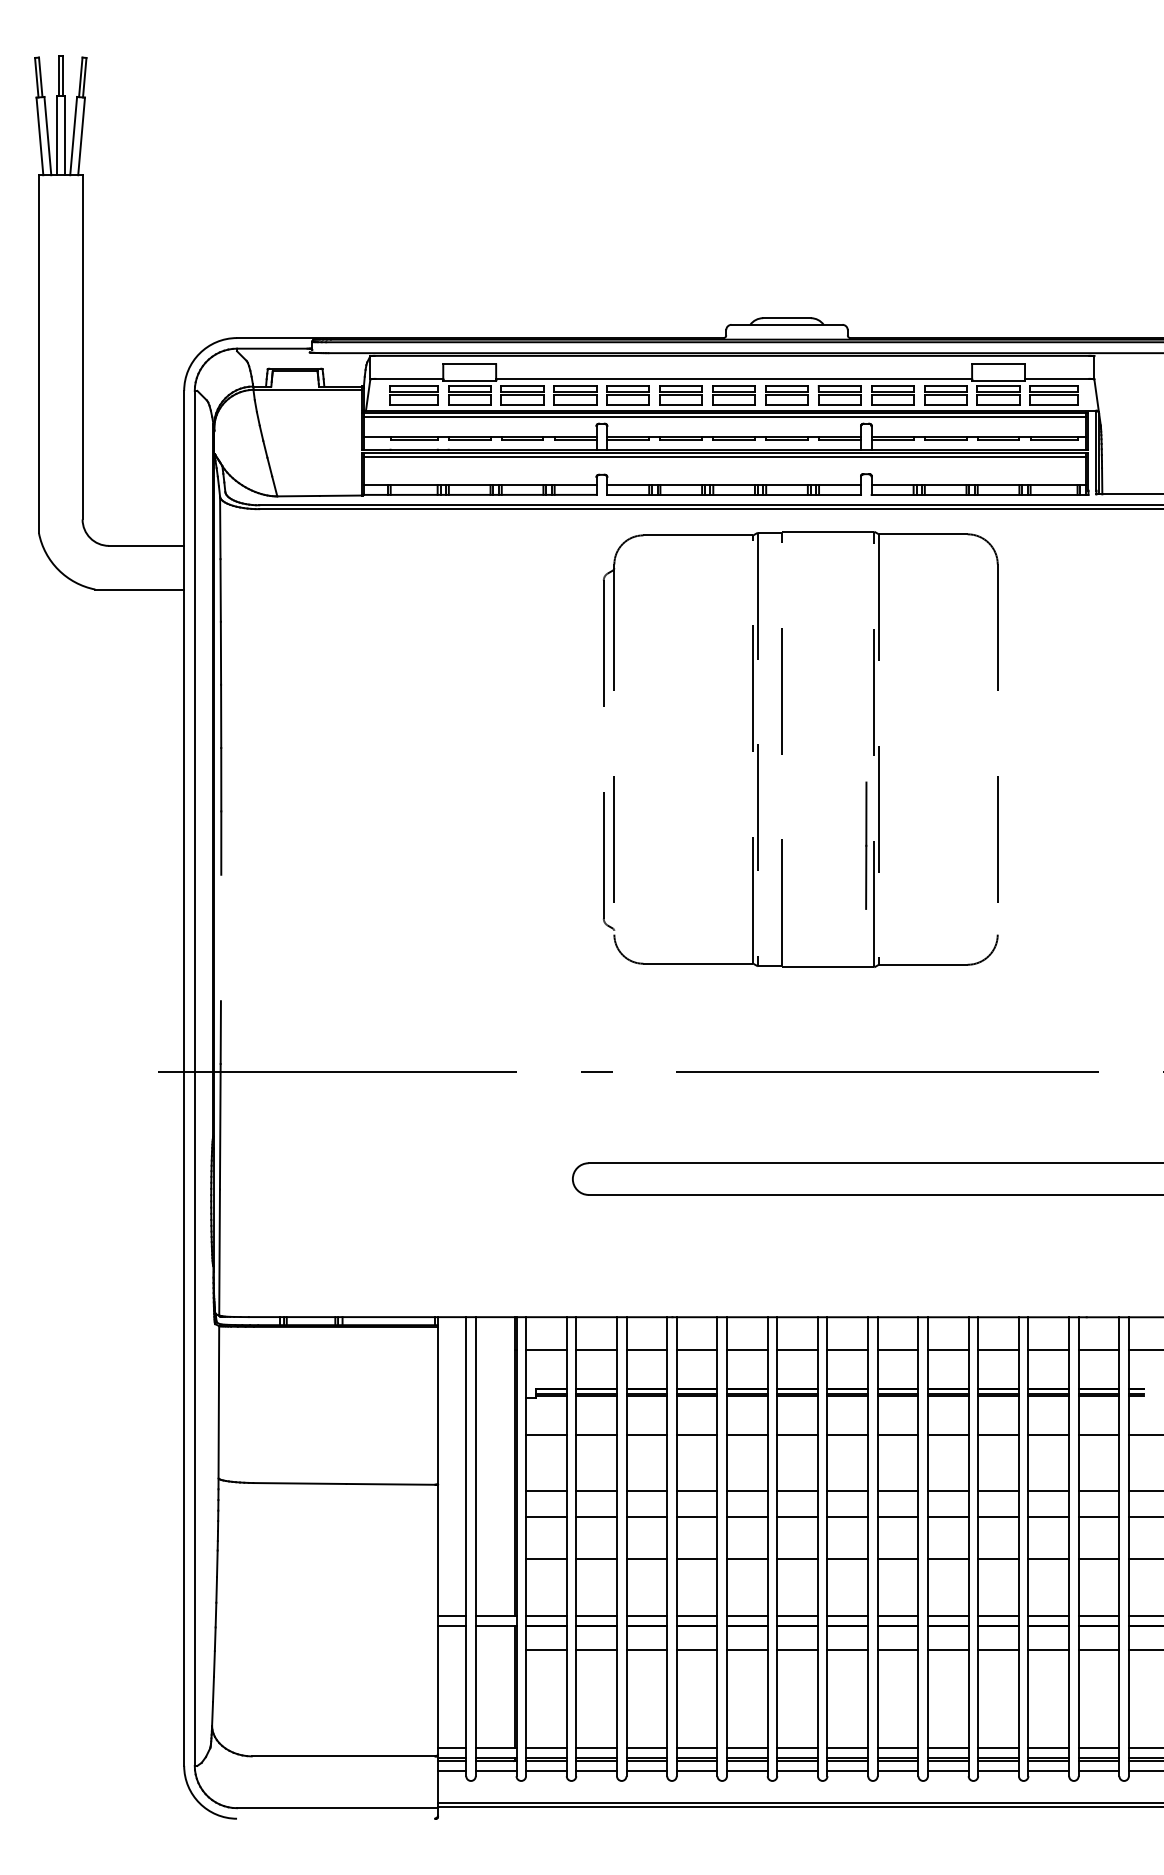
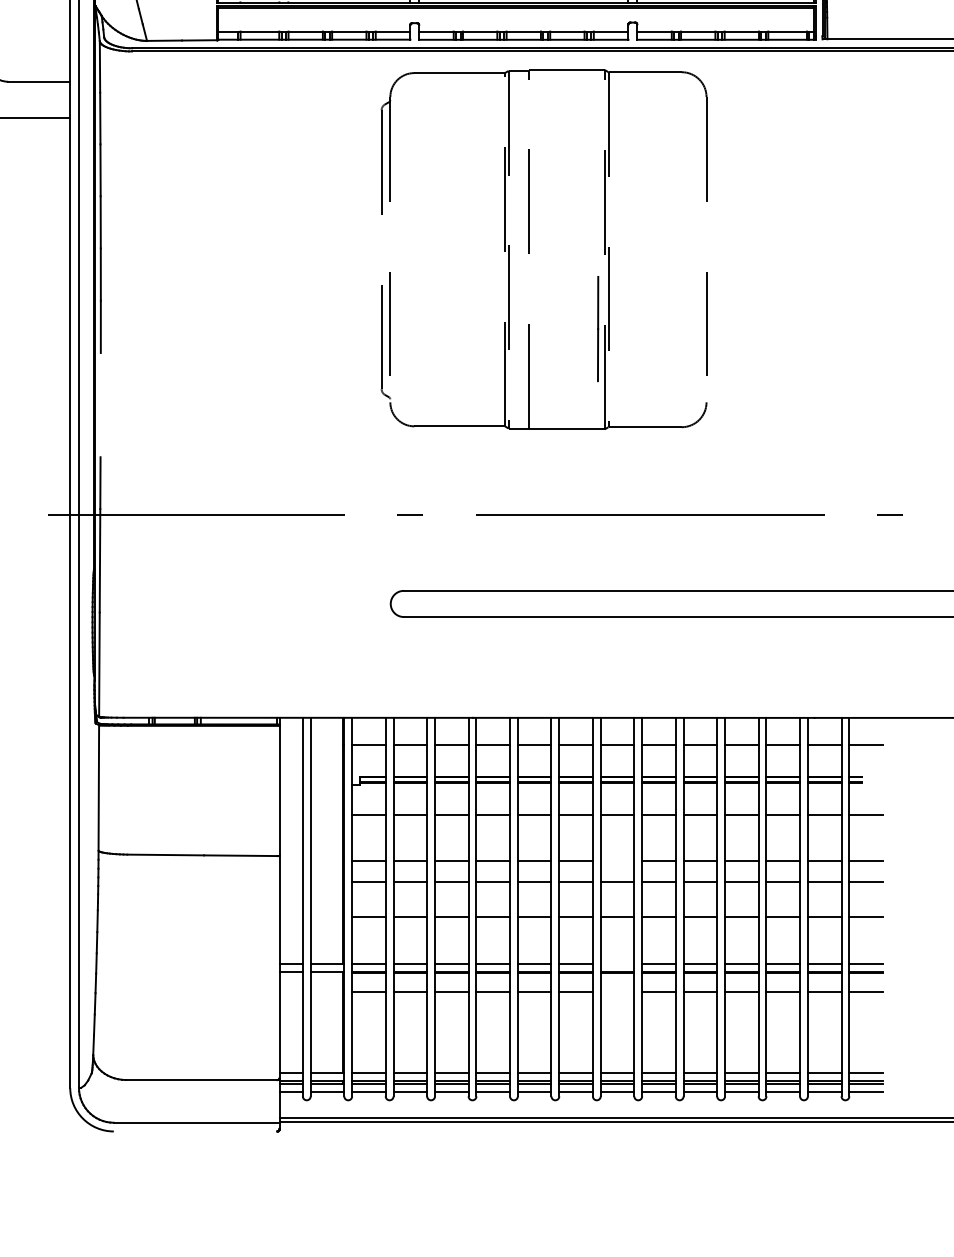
part: (782, 749) -> (529, 249), moved
line: (847, 1490) -> (617, 860), removed
line: (847, 1616) -> (617, 964), removed
line: (847, 1650) -> (617, 992), removed

